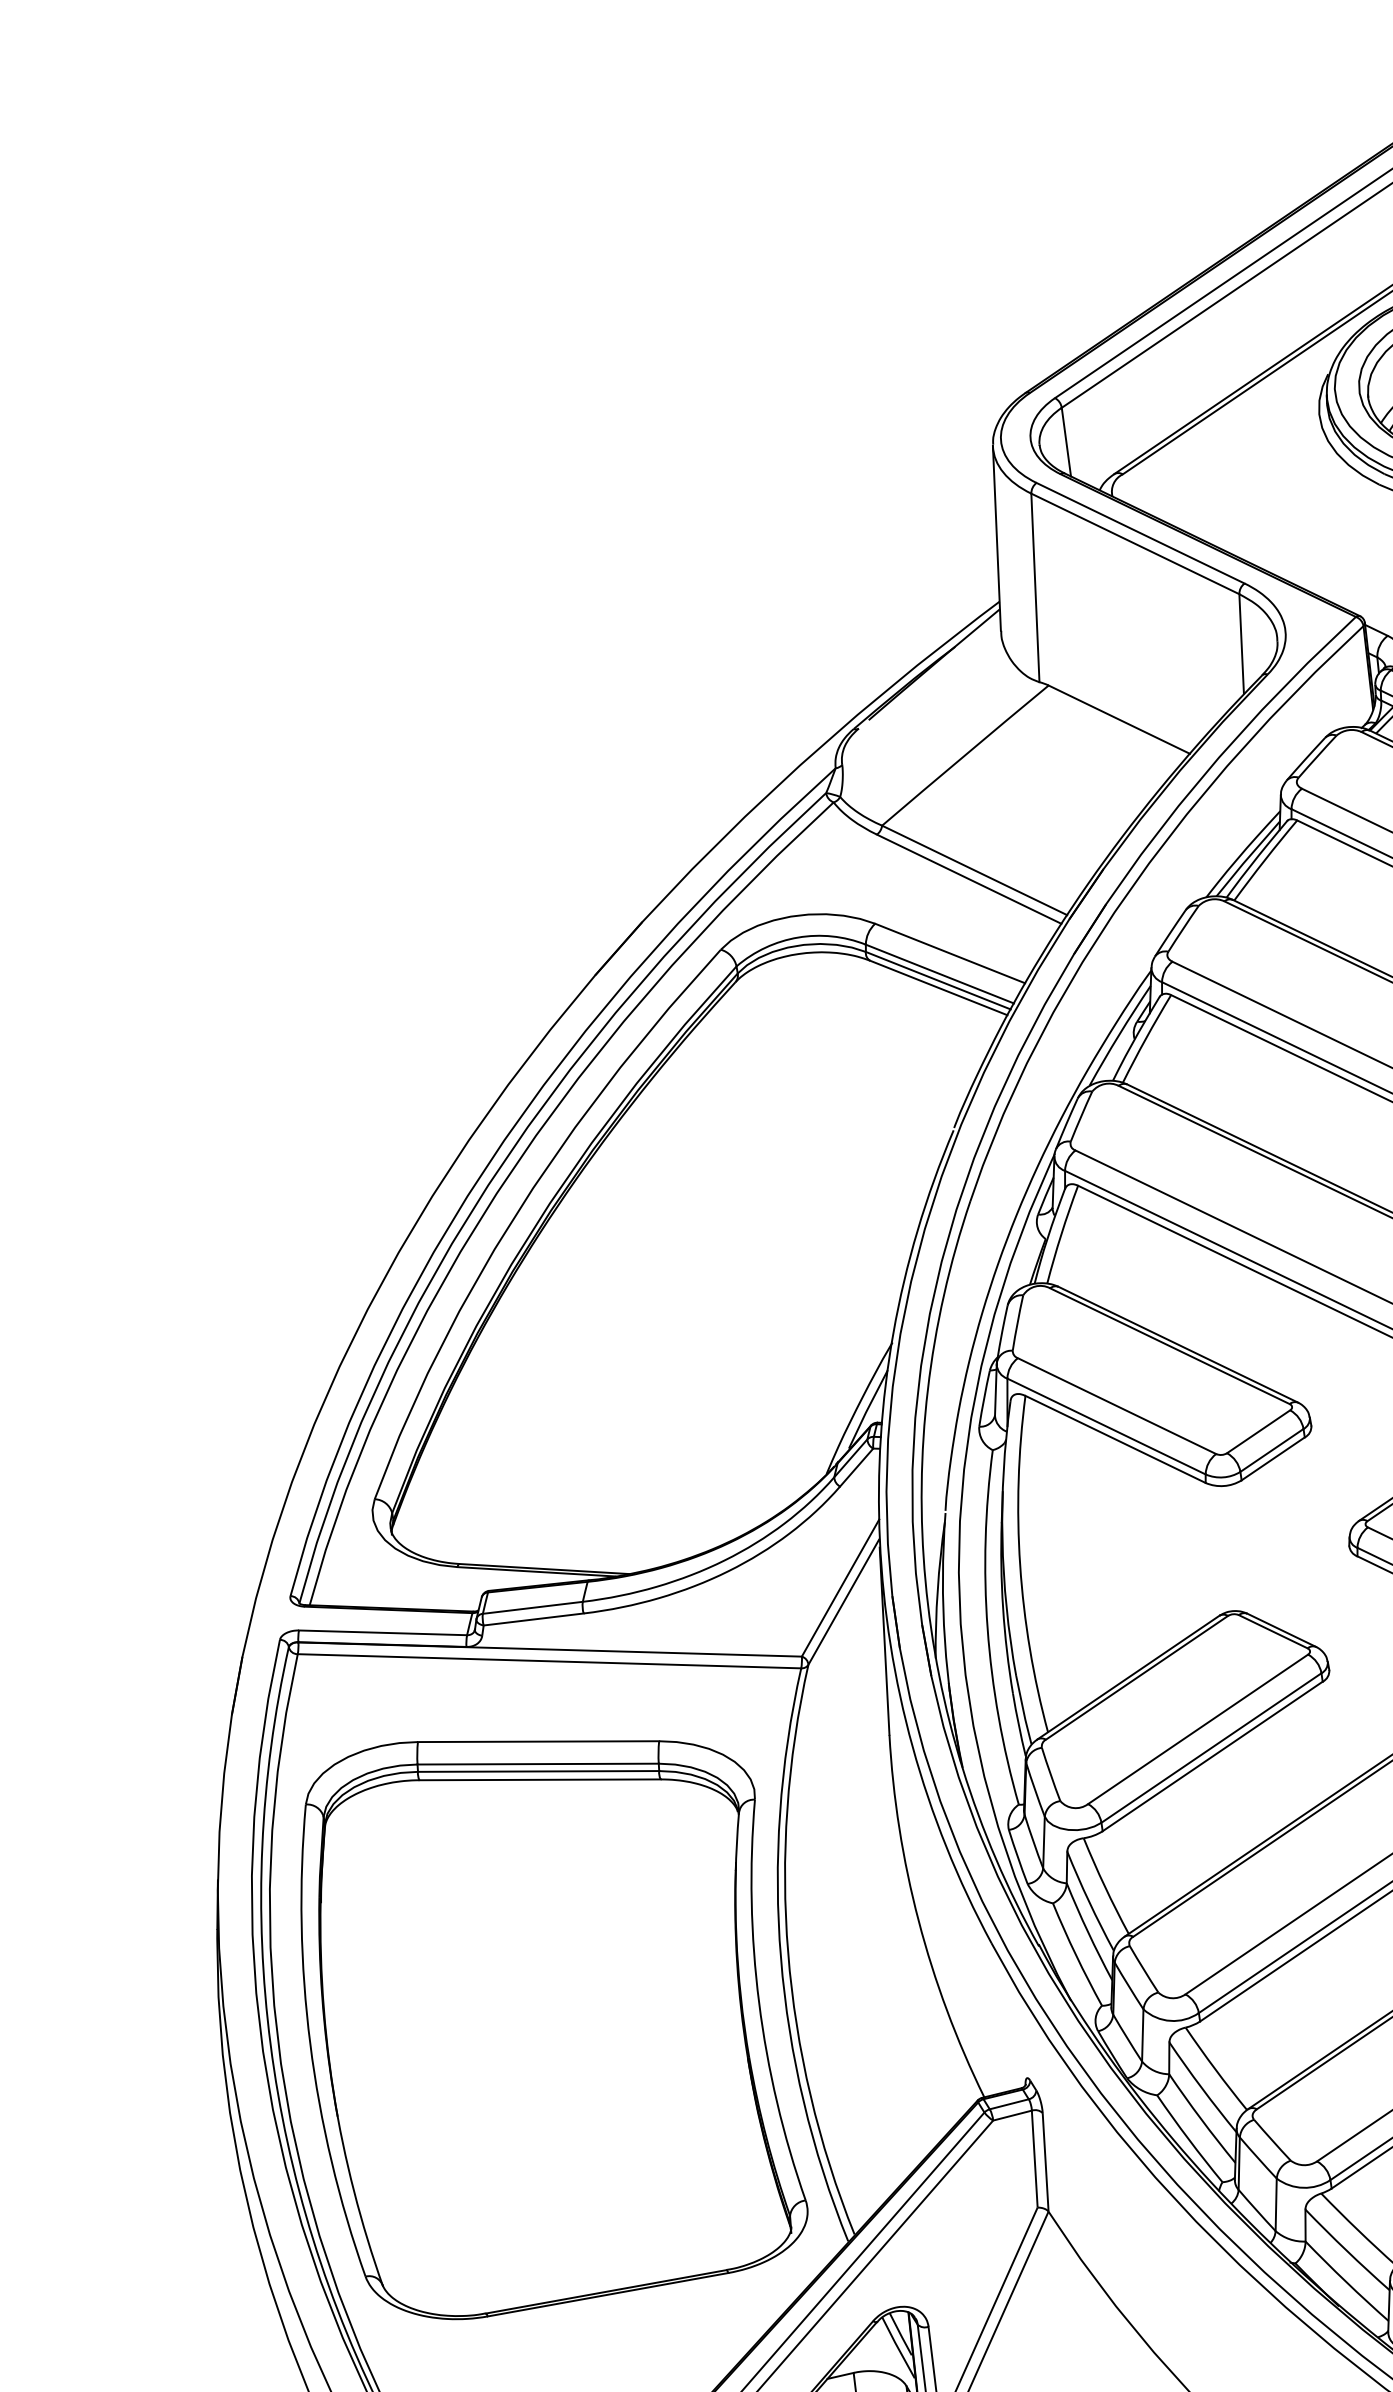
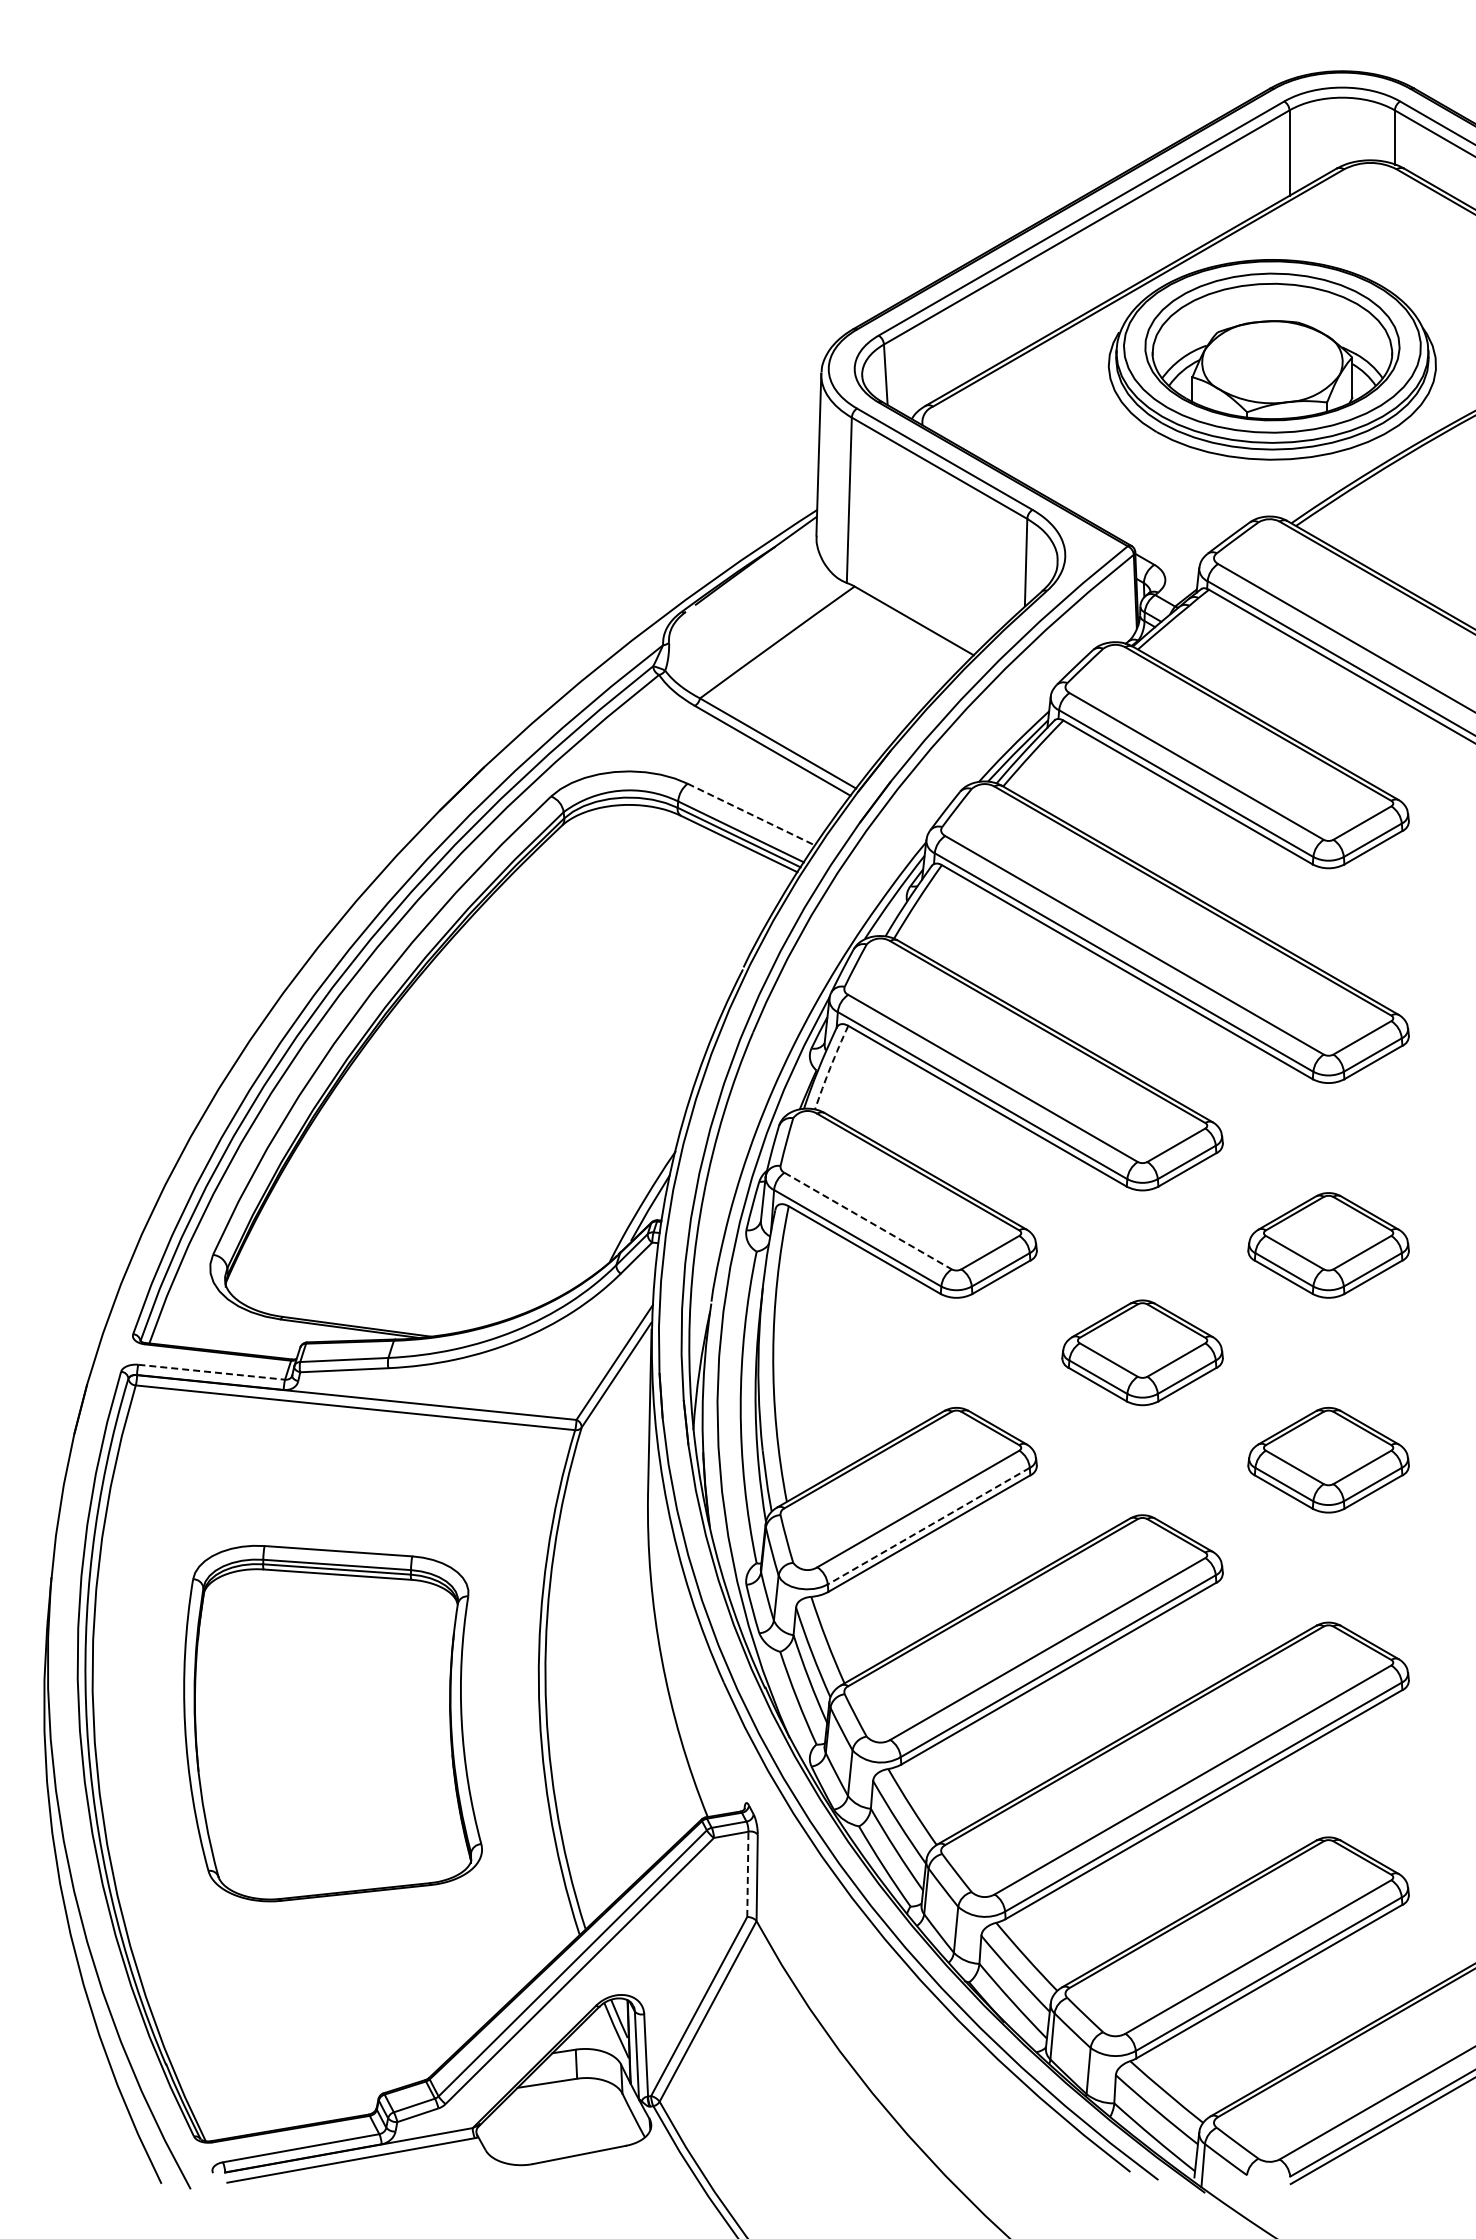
line: (950, 953) -> (751, 814), solid -> dashed
arc: (1061, 1234) -> (830, 1067), solid -> dashed
line: (1117, 1406) -> (868, 1221), solid -> dashed
line: (382, 1633) -> (211, 1372), solid -> dashed
line: (1211, 1748) -> (928, 1526), solid -> dashed
part: (549, 2022) -> (332, 1723), size x0.7
line: (1034, 2157) -> (747, 1872), solid -> dashed

